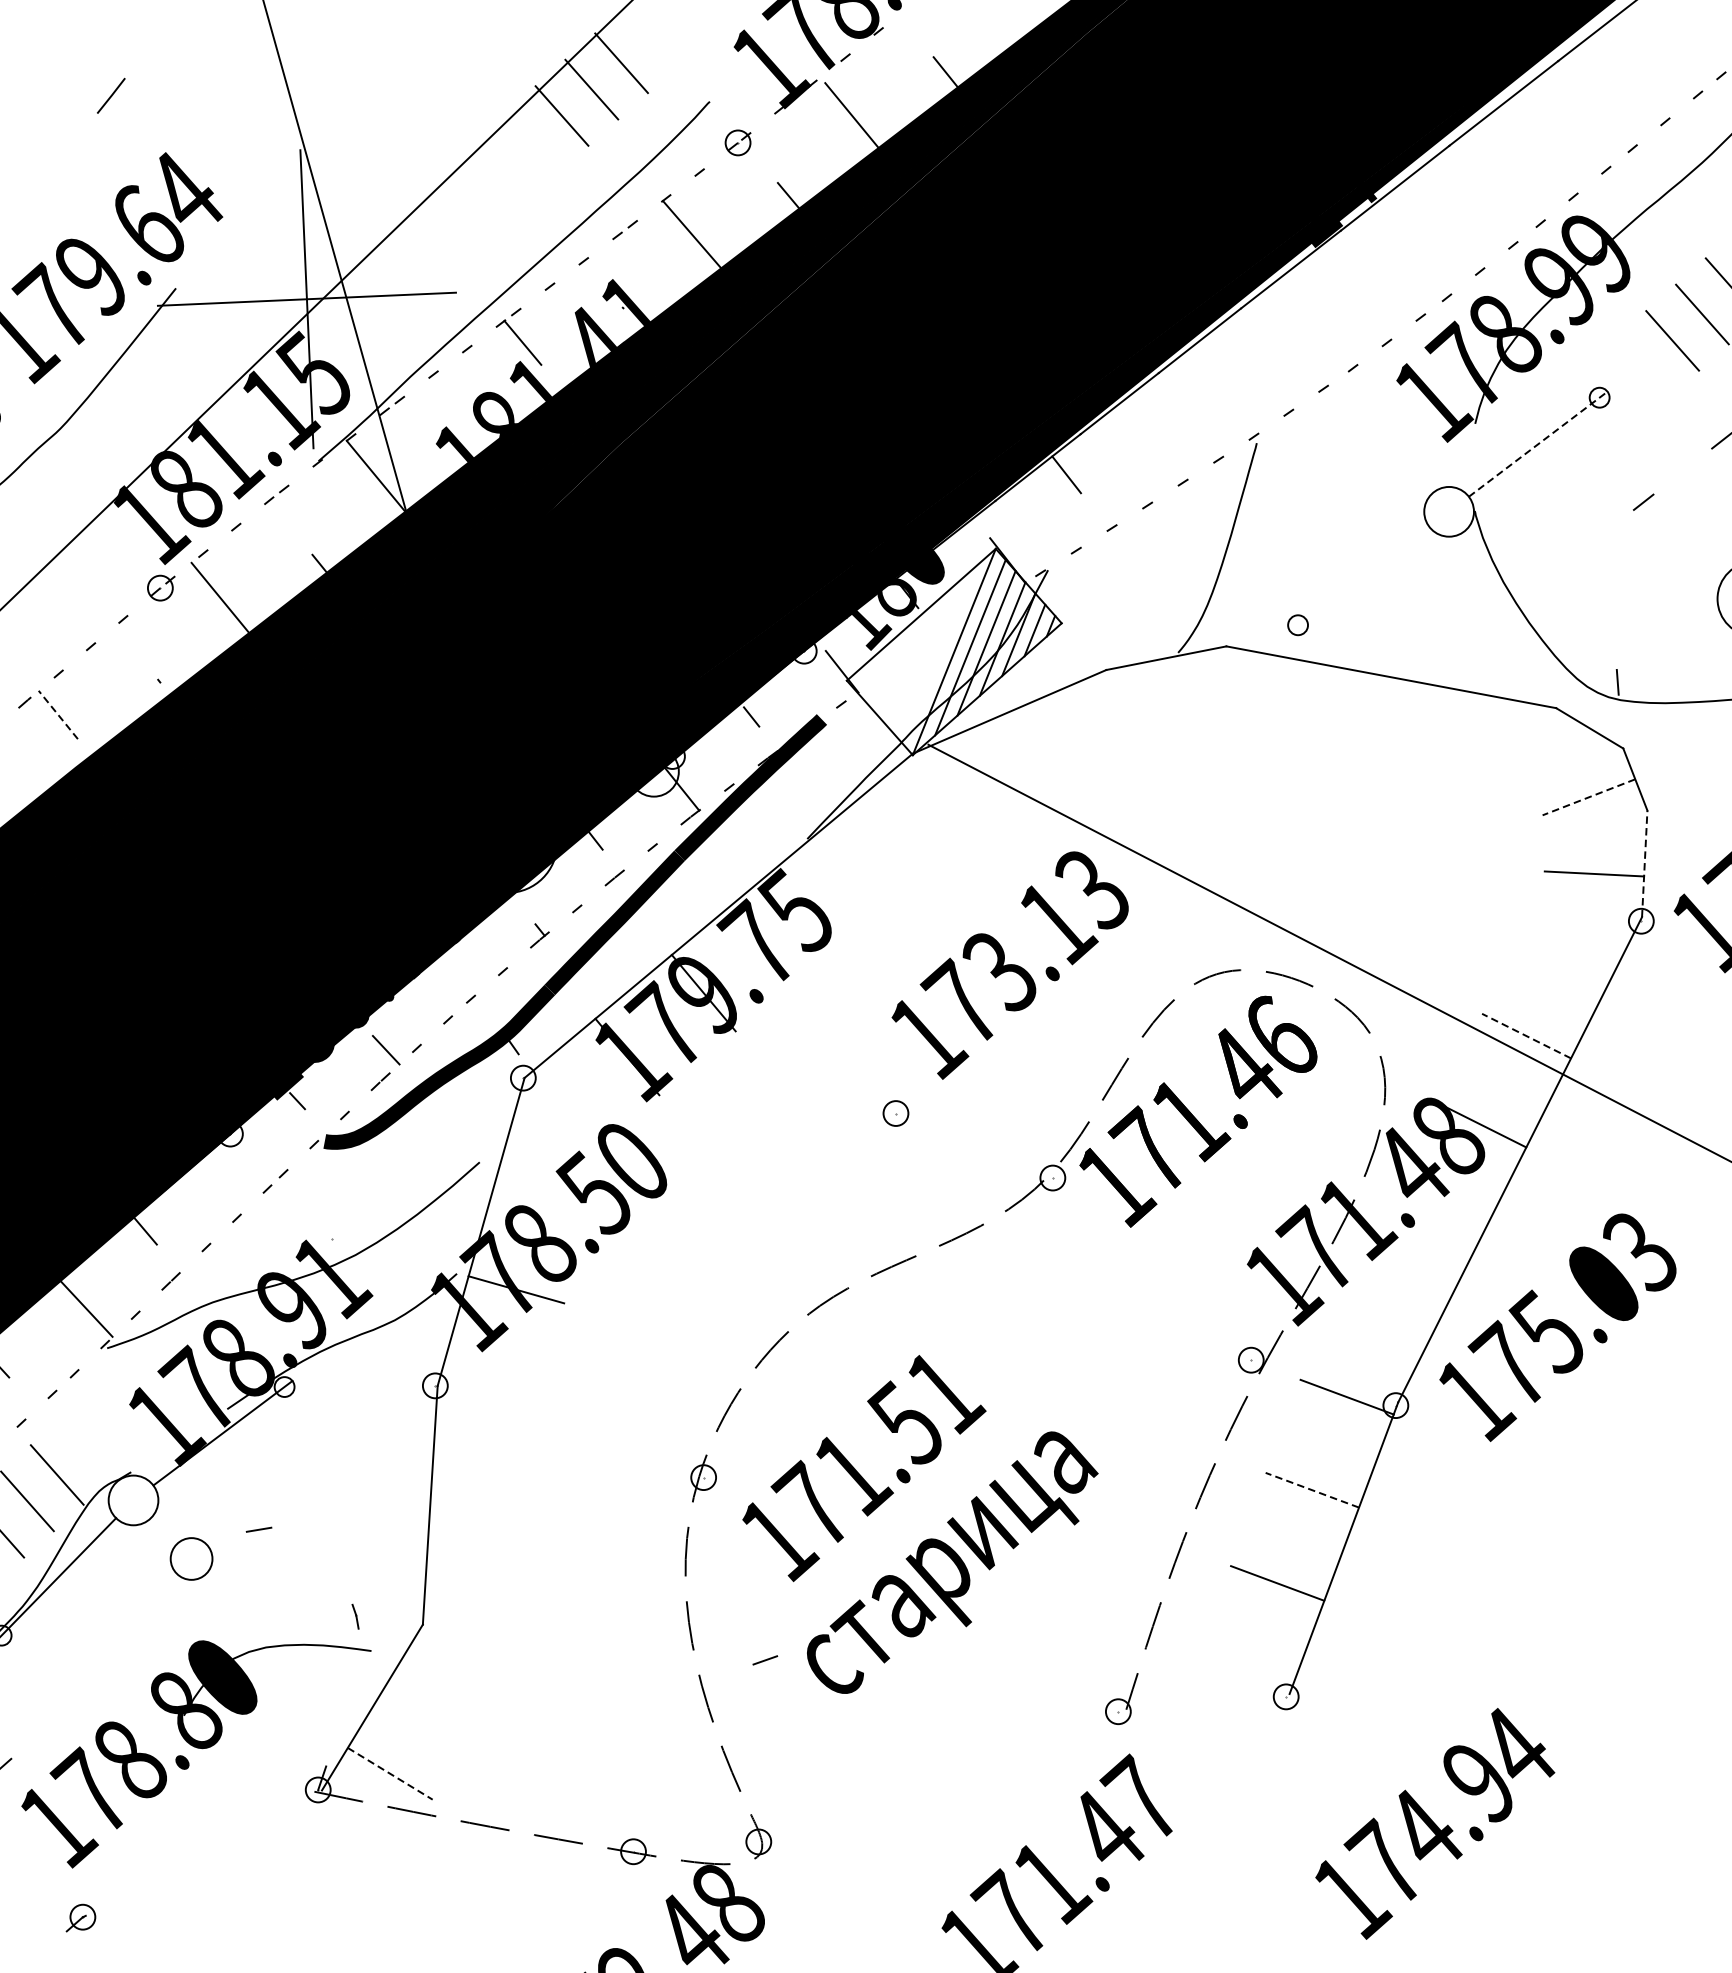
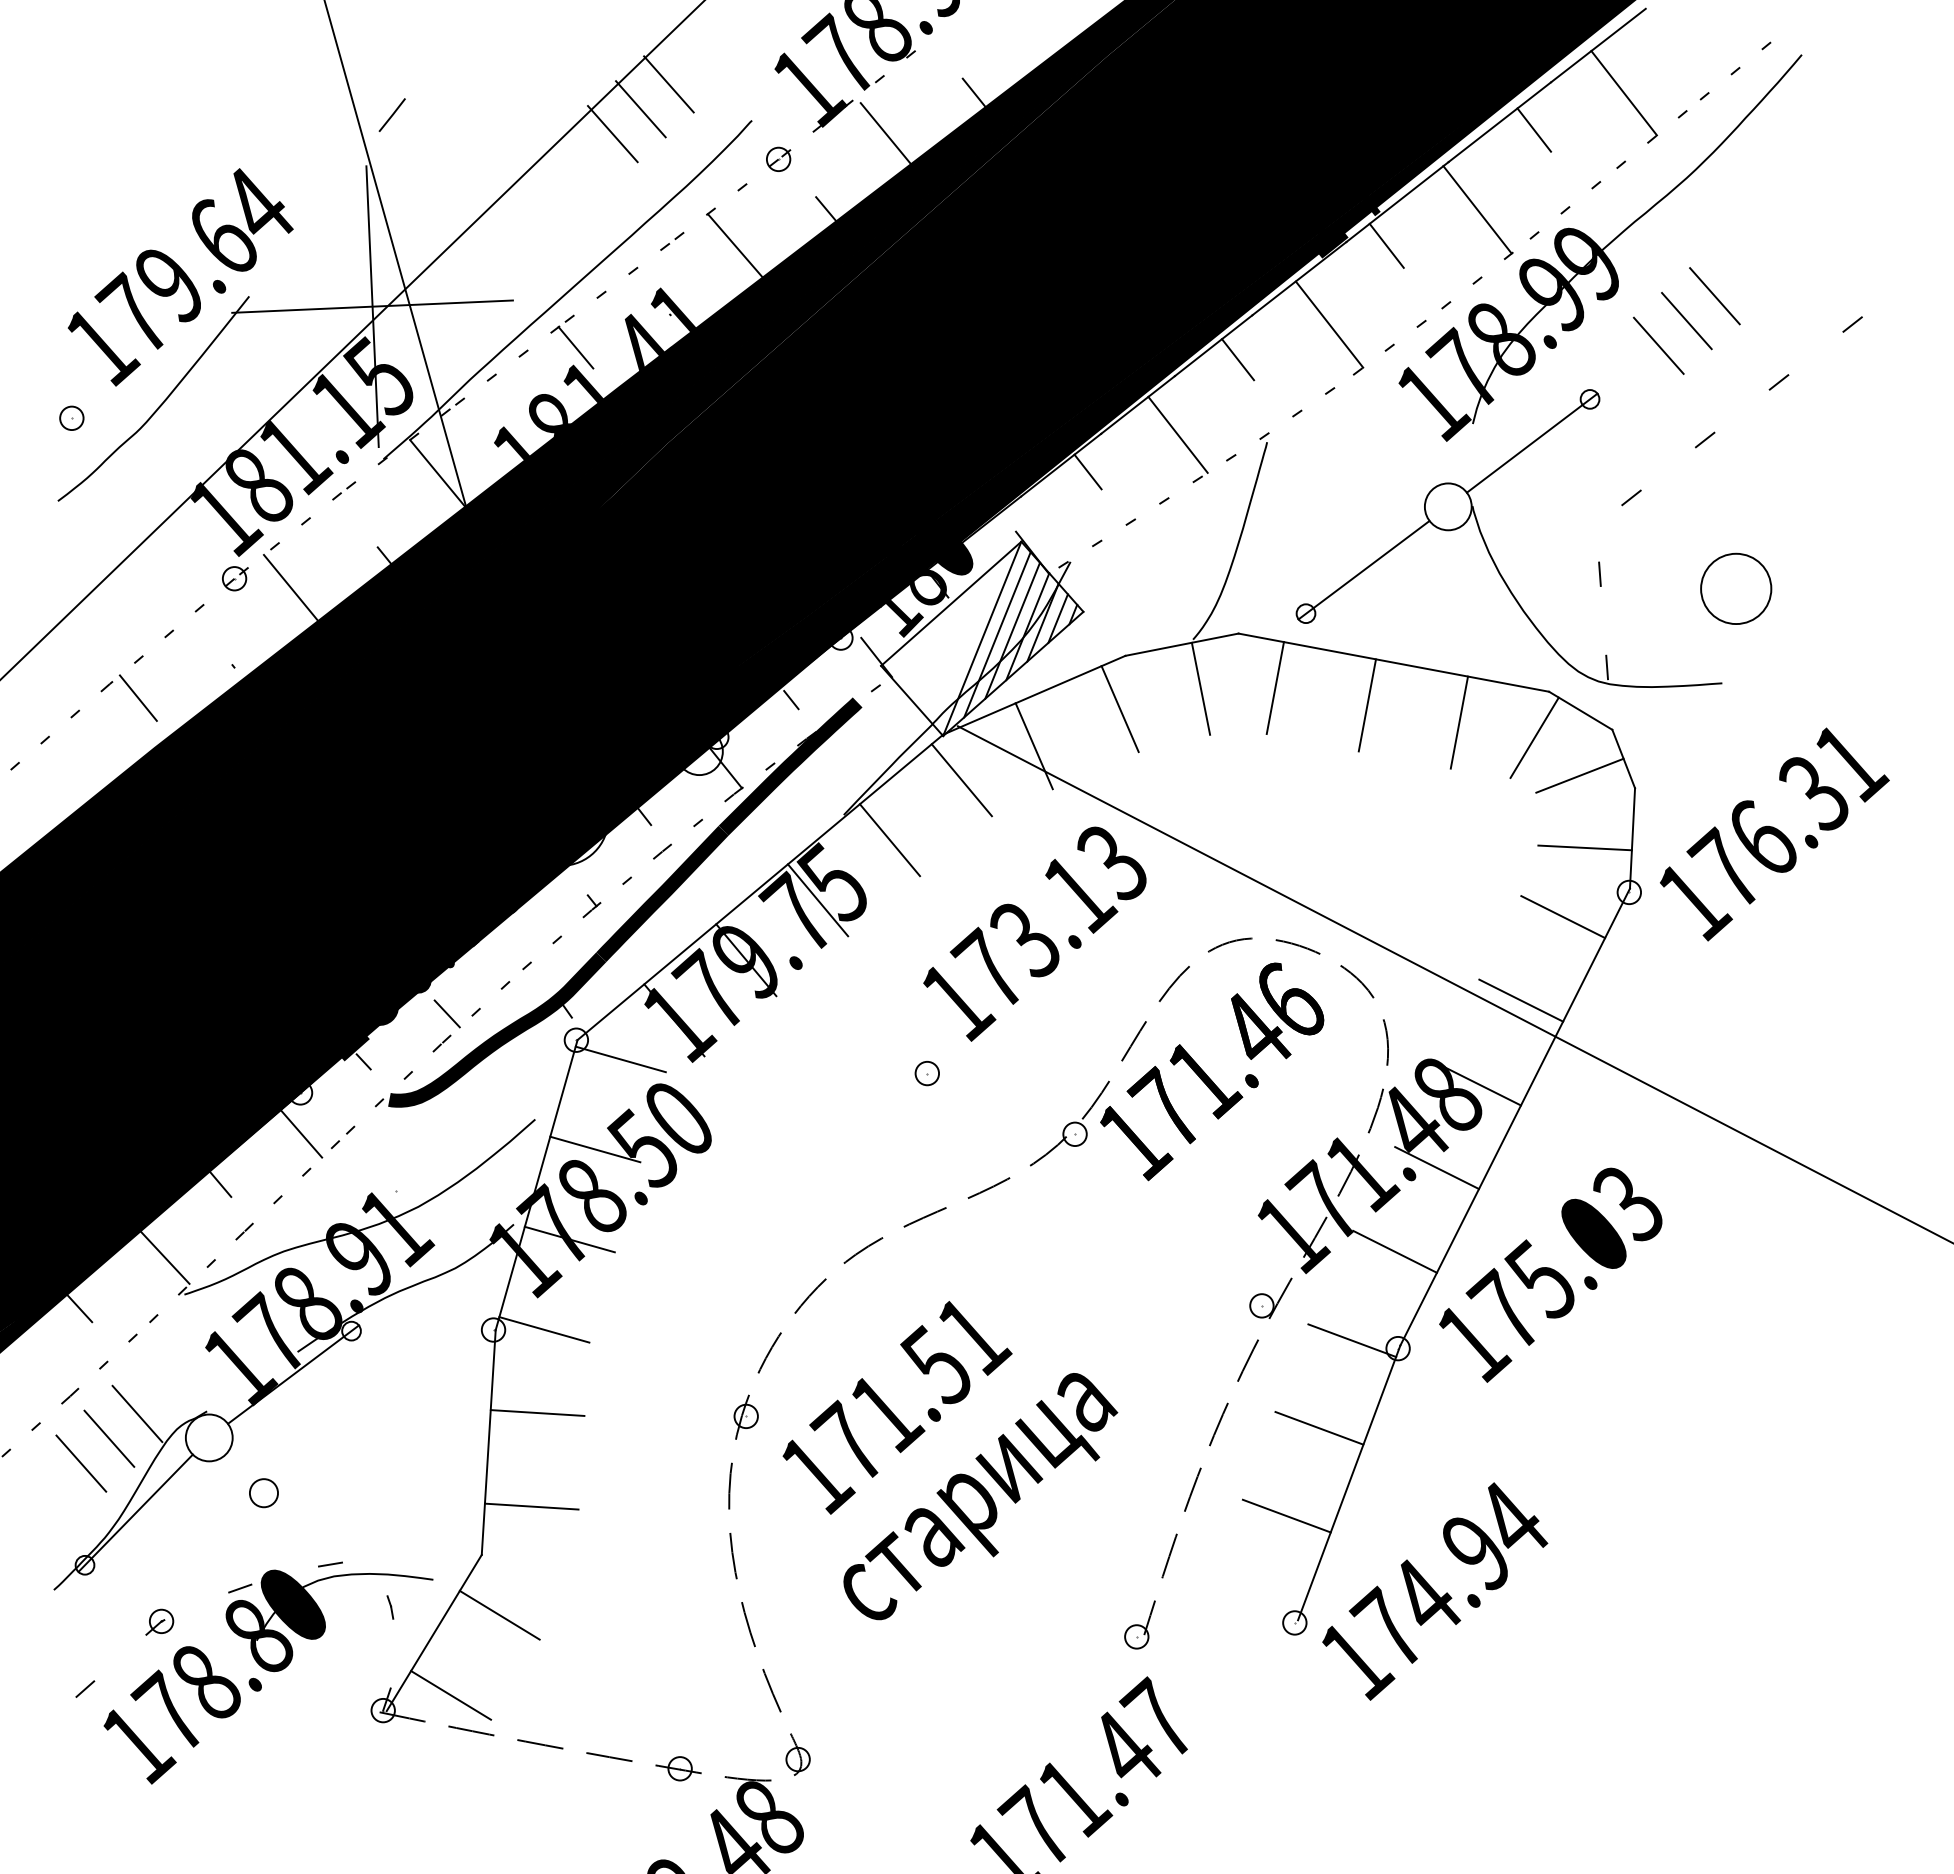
line: (1635, 72) -> (1623, 93), added
line: (110, 95) -> (391, 114), moved
line: (1540, 111) -> (1534, 129), added
line: (1480, 196) -> (1477, 209), added
line: (1383, 234) -> (1386, 245), added
line: (1322, 318) -> (1329, 324), added
line: (1226, 355) -> (1238, 359), added
line: (1161, 434) -> (1177, 434), added
line: (1538, 444) -> (1532, 443), dashed -> solid
line: (1359, 579) -> (1363, 570), added
line: (1609, 582) -> (1599, 573), added
line: (1186, 704) -> (1200, 688), added
line: (1264, 704) -> (1274, 688), added
line: (58, 714) -> (138, 697), dashed -> solid
line: (1362, 722) -> (1366, 705), added
line: (1100, 726) -> (1119, 709), added
line: (1461, 740) -> (1459, 722), added
line: (1540, 756) -> (1534, 737), added
line: (1008, 766) -> (1033, 746), added
line: (1588, 797) -> (1579, 775), dashed -> solid
line: (932, 802) -> (961, 780), added
line: (1644, 862) -> (1632, 837), dashed -> solid
line: (855, 866) -> (889, 840), added
line: (779, 929) -> (817, 900), added
line: (1571, 947) -> (1563, 917), added
line: (1526, 1035) -> (1521, 1000), dashed -> solid
line: (570, 1098) -> (620, 1059), added
line: (231, 1177) -> (301, 1133), added
line: (543, 1194) -> (595, 1149), added
line: (1436, 1214) -> (1436, 1168), added
line: (1392, 1302) -> (1394, 1251), added
line: (489, 1385) -> (544, 1329), added
line: (482, 1473) -> (537, 1412), added
line: (1312, 1490) -> (1319, 1428), dashed -> solid
line: (259, 1529) -> (330, 1564), moved
part: (191, 1559) -> (263, 1493), size x0.71
line: (475, 1573) -> (531, 1506), added
part: (355, 1616) -> (390, 1607), moved
line: (765, 1660) -> (240, 1588), moved
line: (441, 1687) -> (499, 1614), added
line: (390, 1773) -> (451, 1695), dashed -> solid
text: (1435, 1823) -> (1435, 1591), moved
part: (80, 1917) -> (159, 1621), moved

